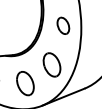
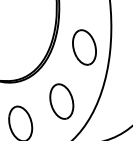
part: (63, 25) -> (84, 47), size x1.43

